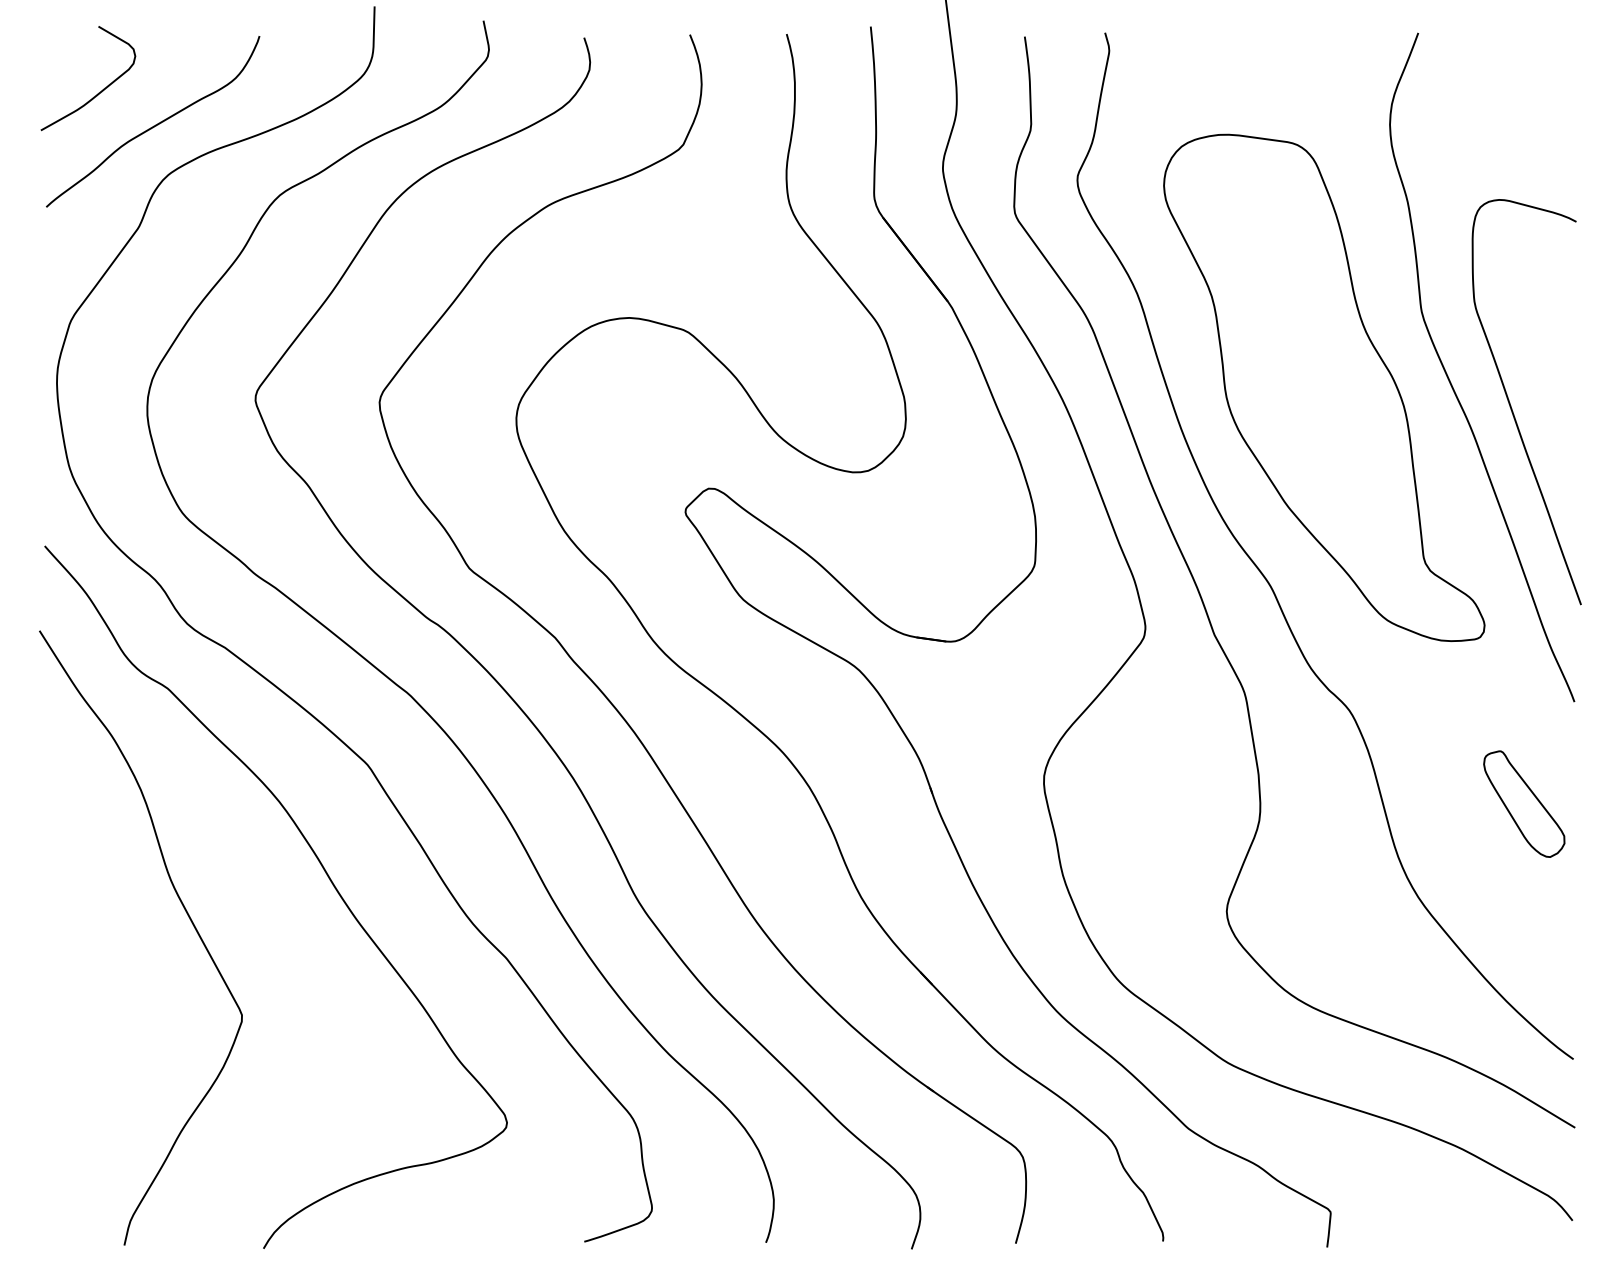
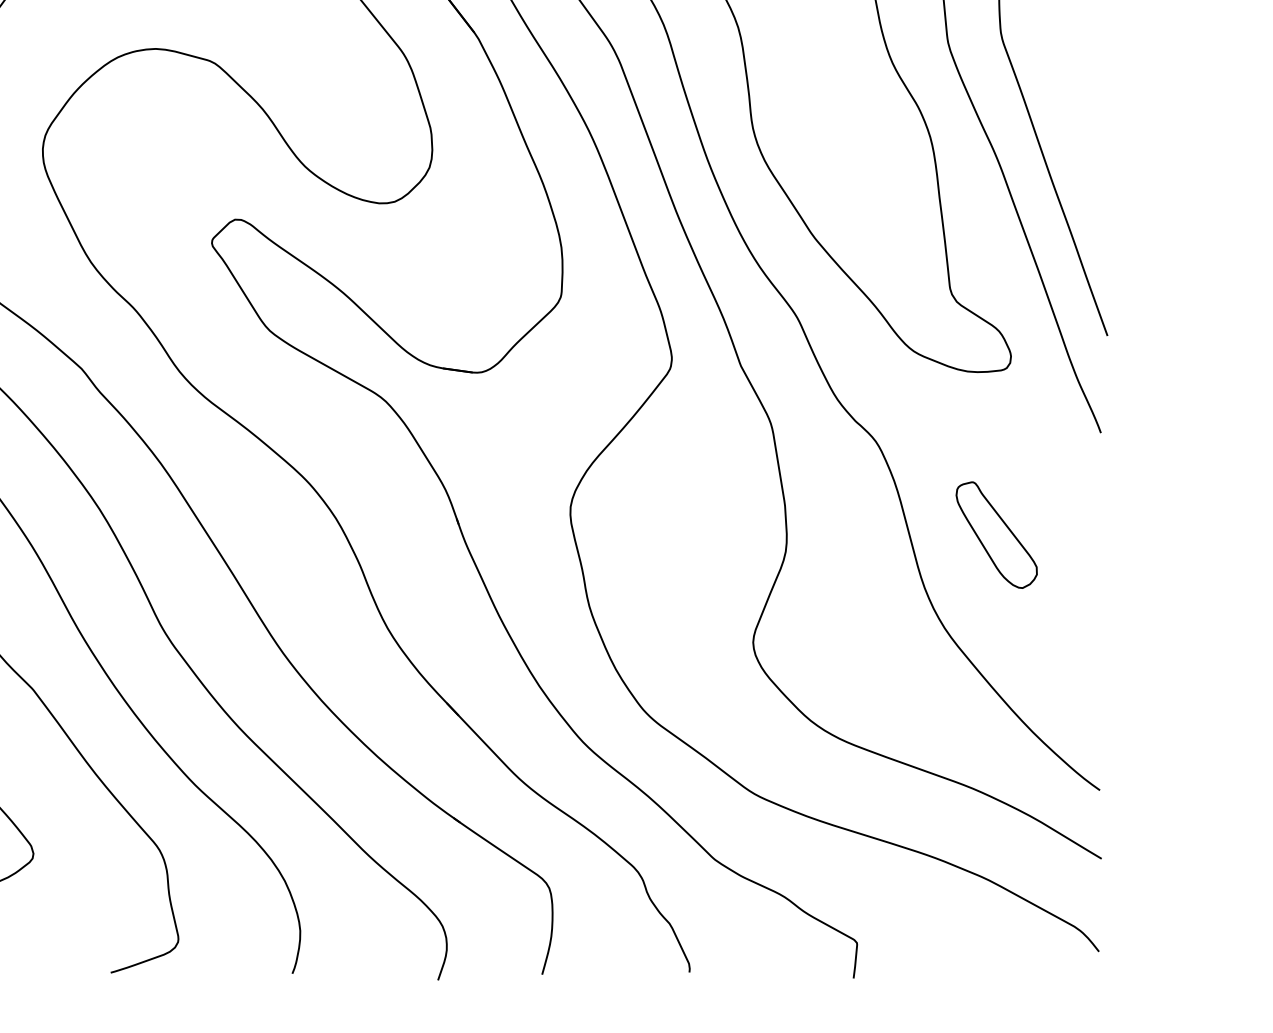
part: (1524, 803) -> (996, 534), moved

